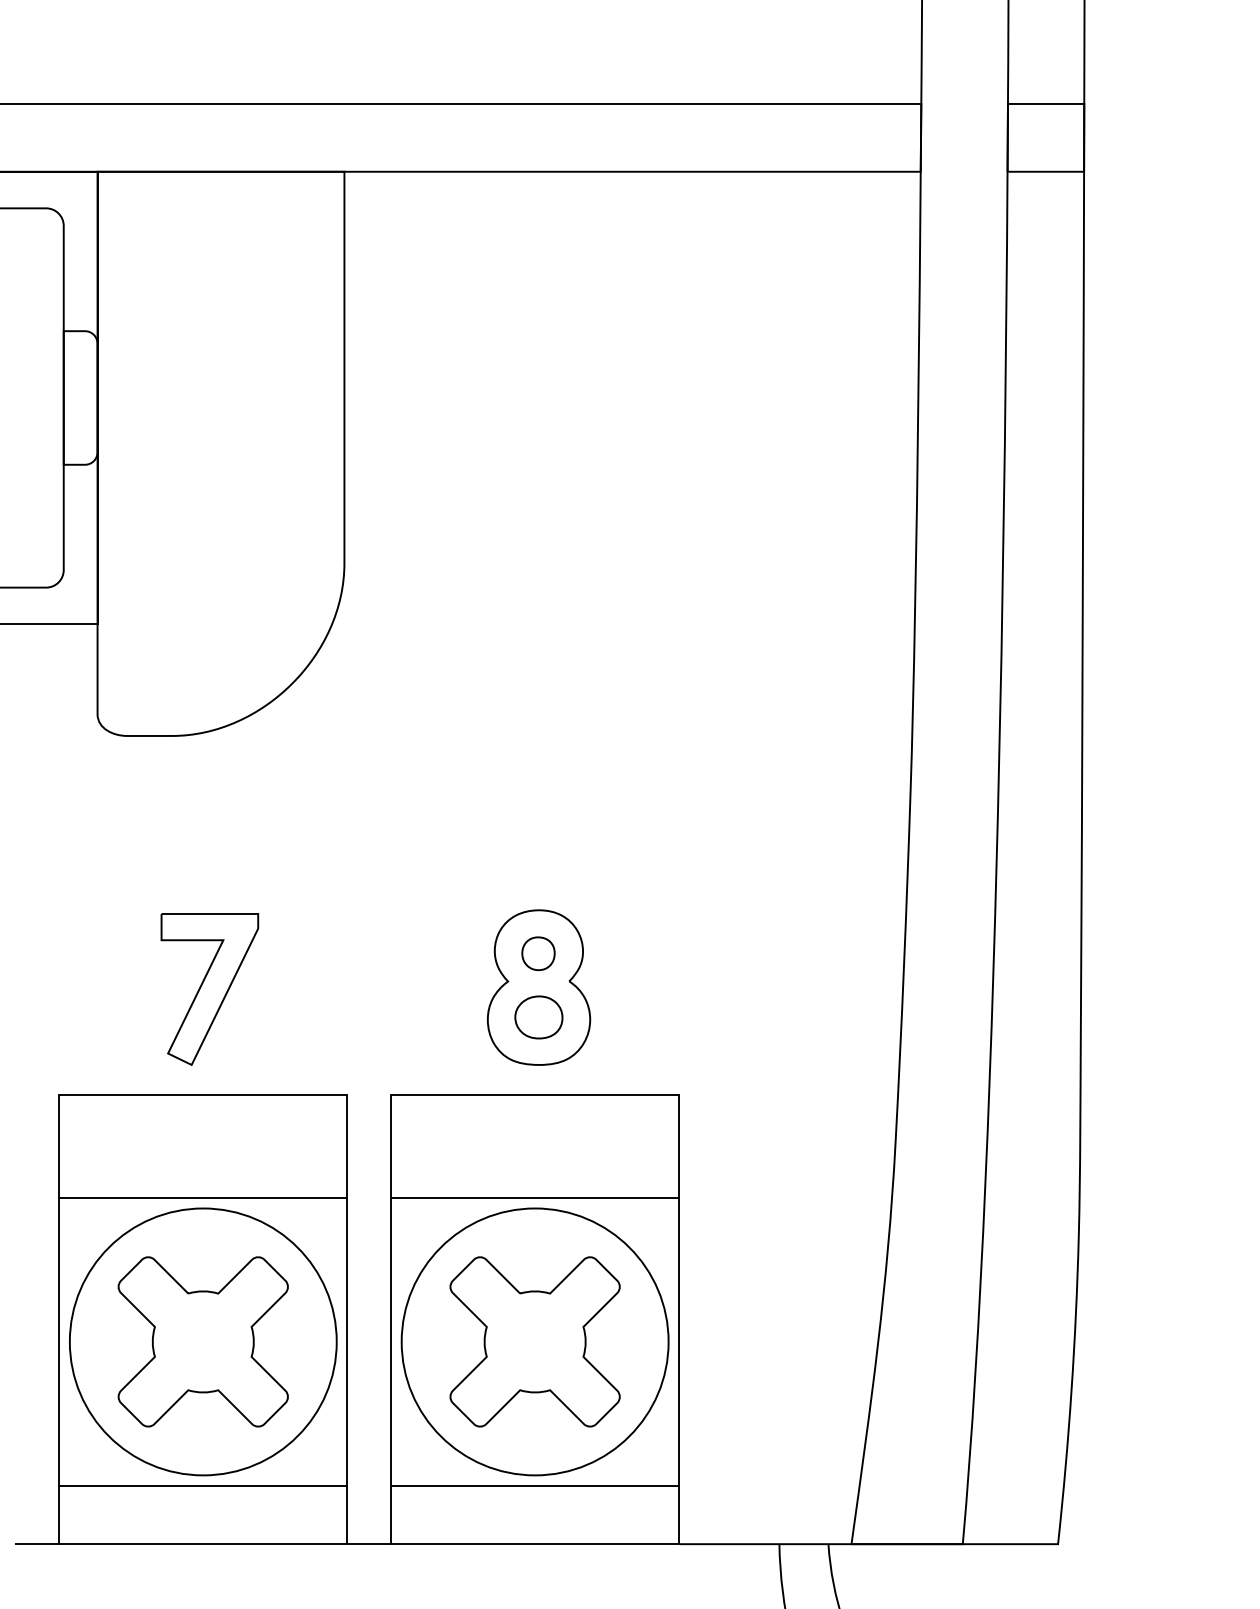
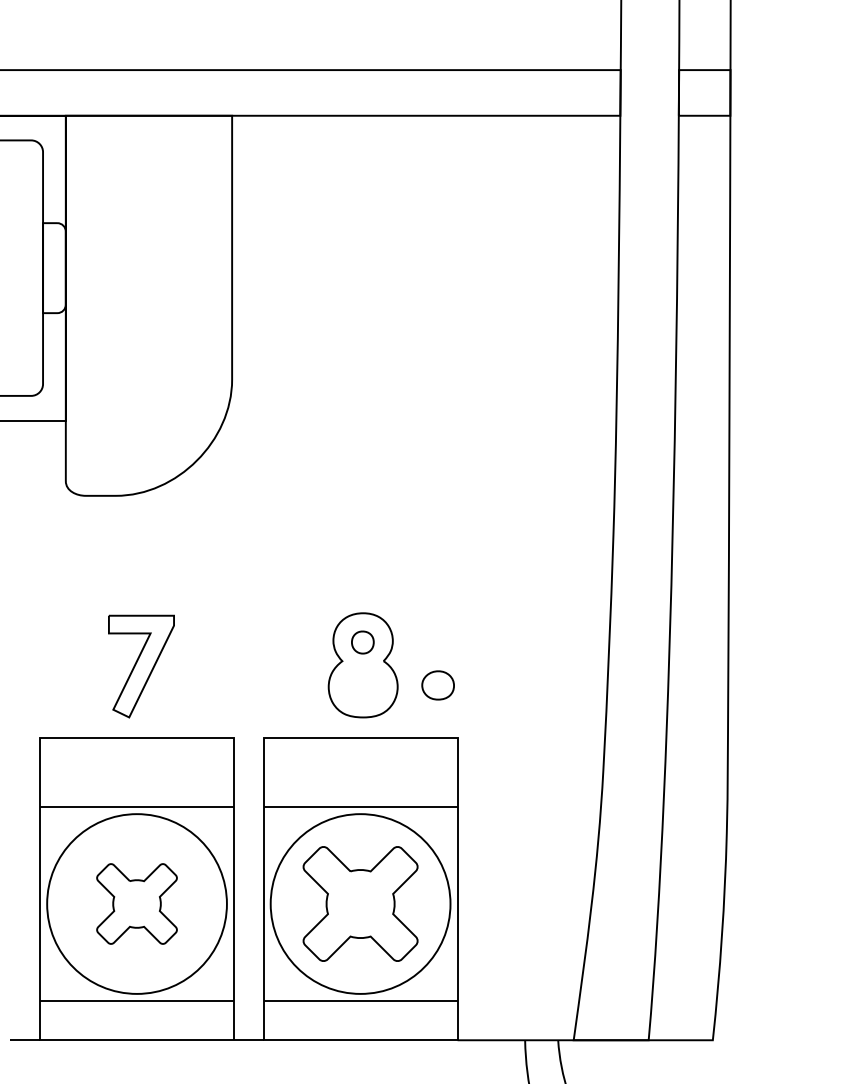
part: (537, 1017) -> (437, 685), moved
part: (202, 1341) -> (136, 903), size x0.7

